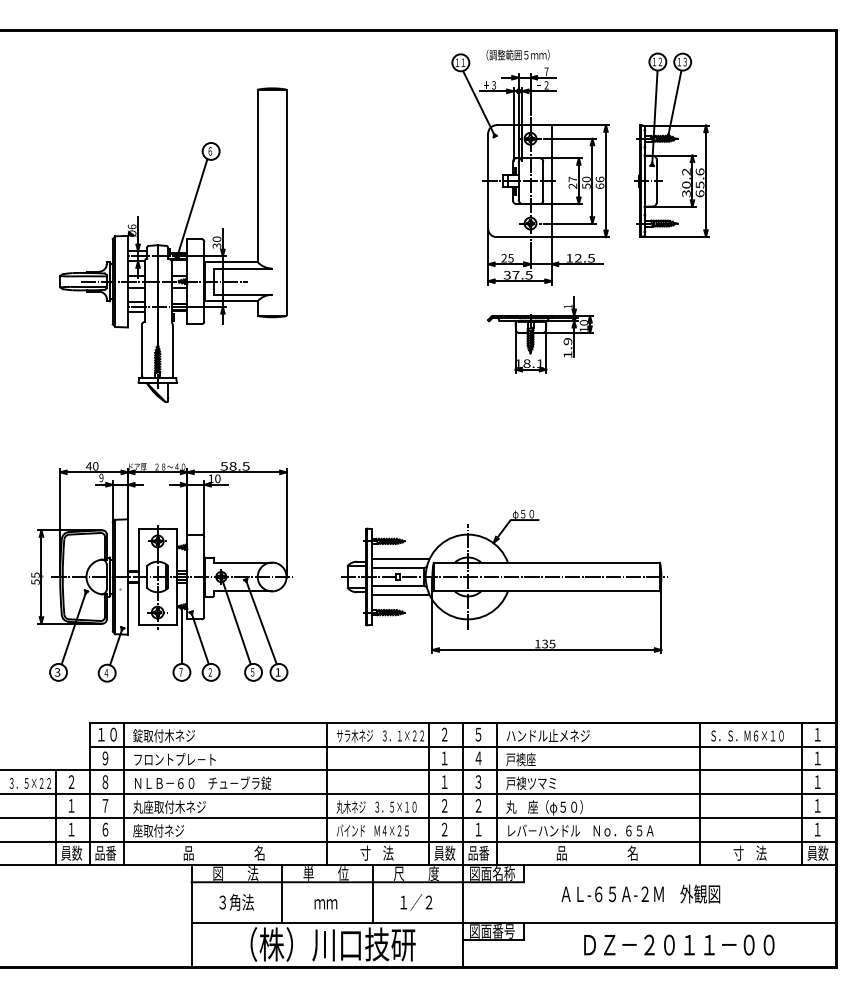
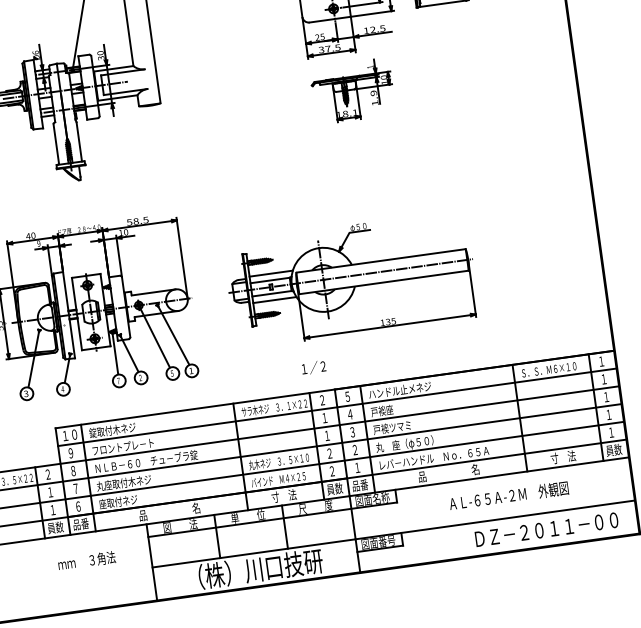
text: (640, 893) -> (508, 495), moved
text: (236, 902) -> (102, 558), moved
text: (416, 902) -> (313, 367), moved
text: (325, 904) -> (66, 565), moved
text: (679, 944) -> (546, 529), moved

